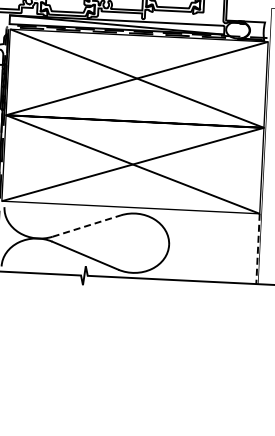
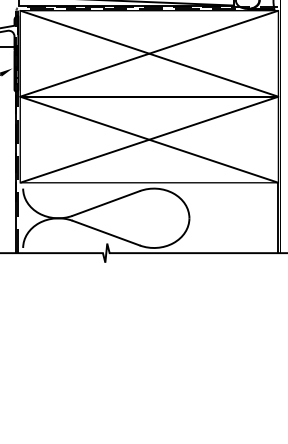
line: (87, 226) -> (106, 203), dashed -> solid
line: (258, 249) -> (278, 218), dashed -> solid

